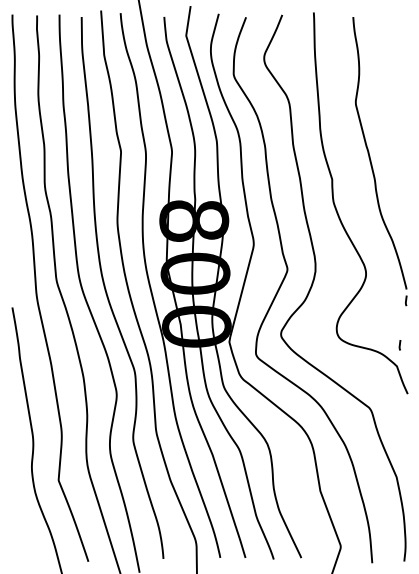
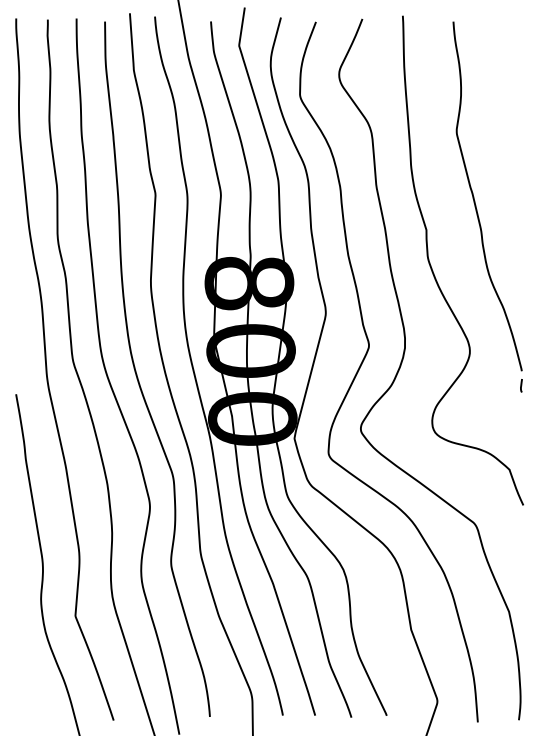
line: (400, 345) -> (513, 442), removed

